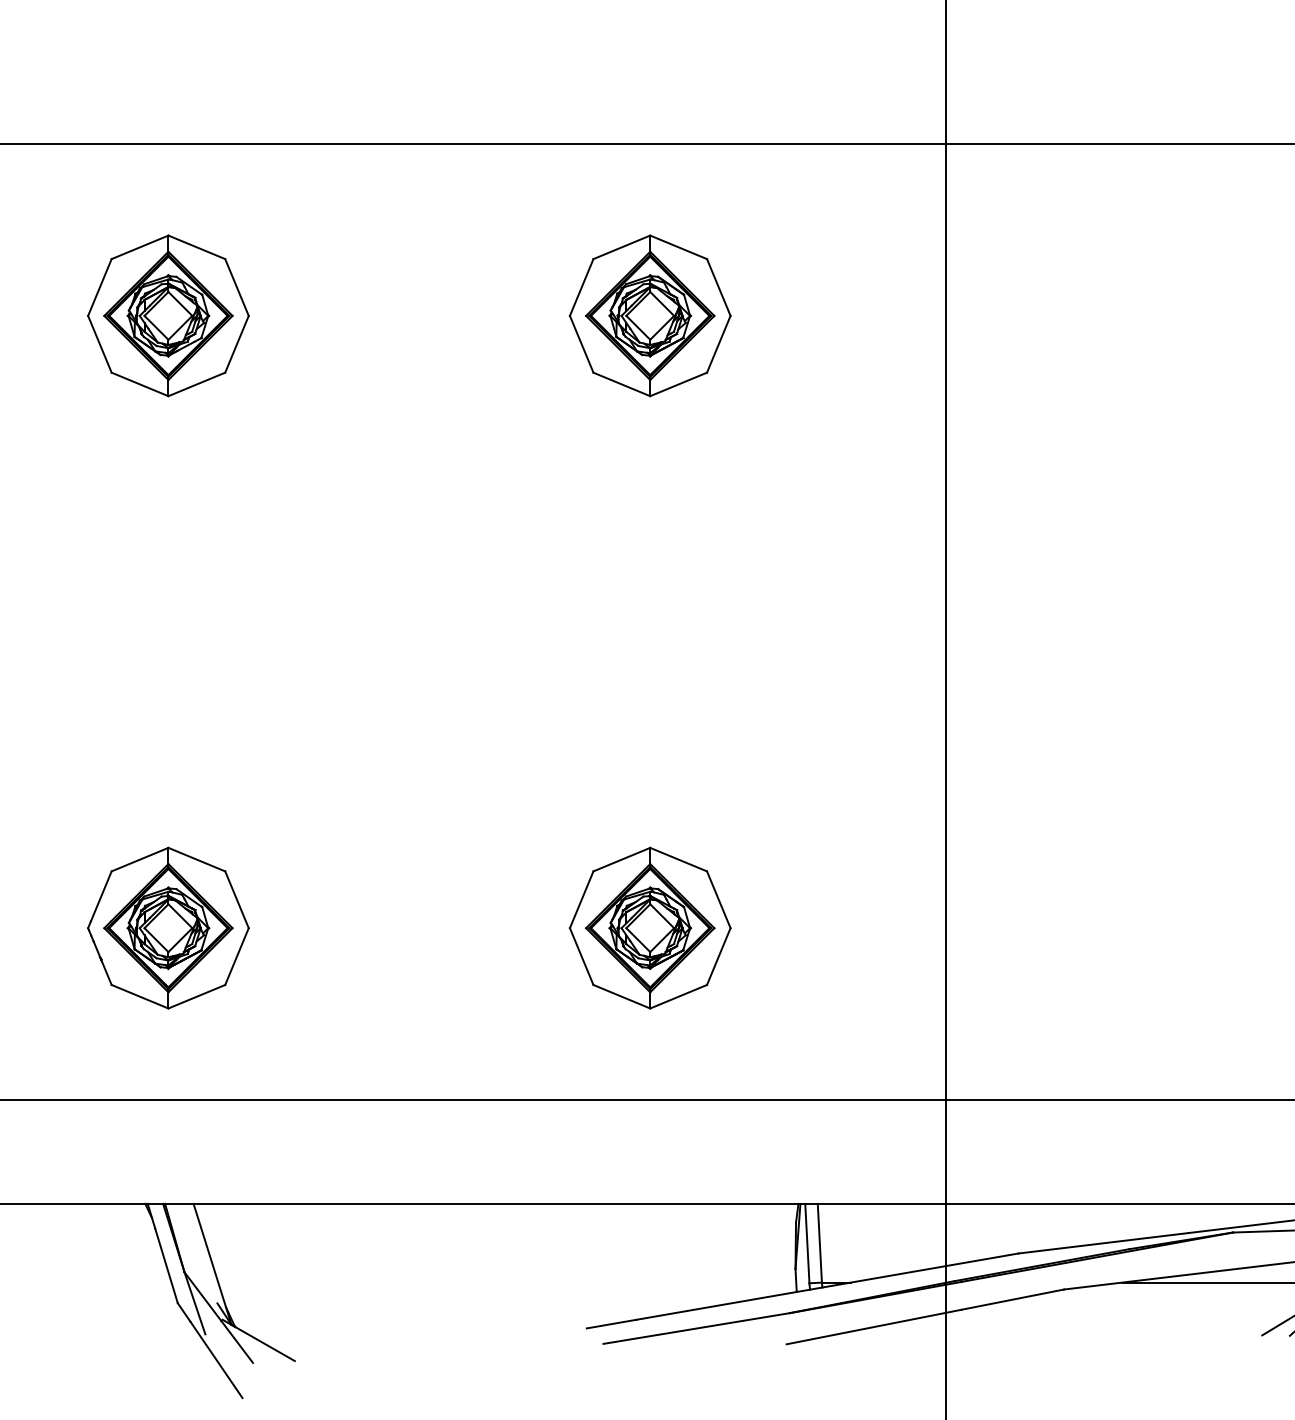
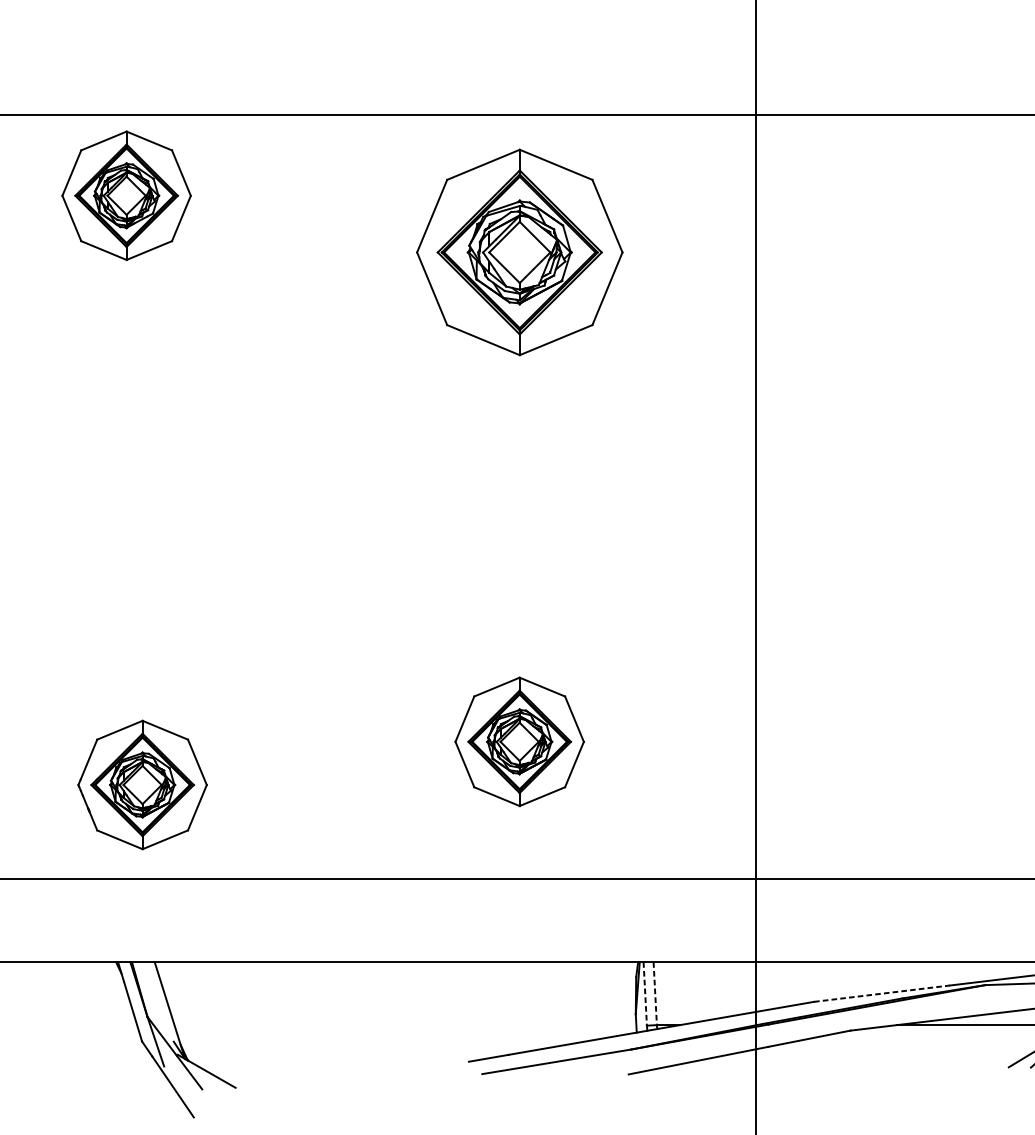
part: (168, 315) -> (126, 195), moved
part: (649, 315) -> (519, 252), size x1.6
part: (168, 927) -> (142, 784), moved
line: (807, 1243) -> (645, 993), solid -> dashed
line: (819, 1243) -> (654, 993), solid -> dashed
line: (1103, 1243) -> (881, 993), solid -> dashed

